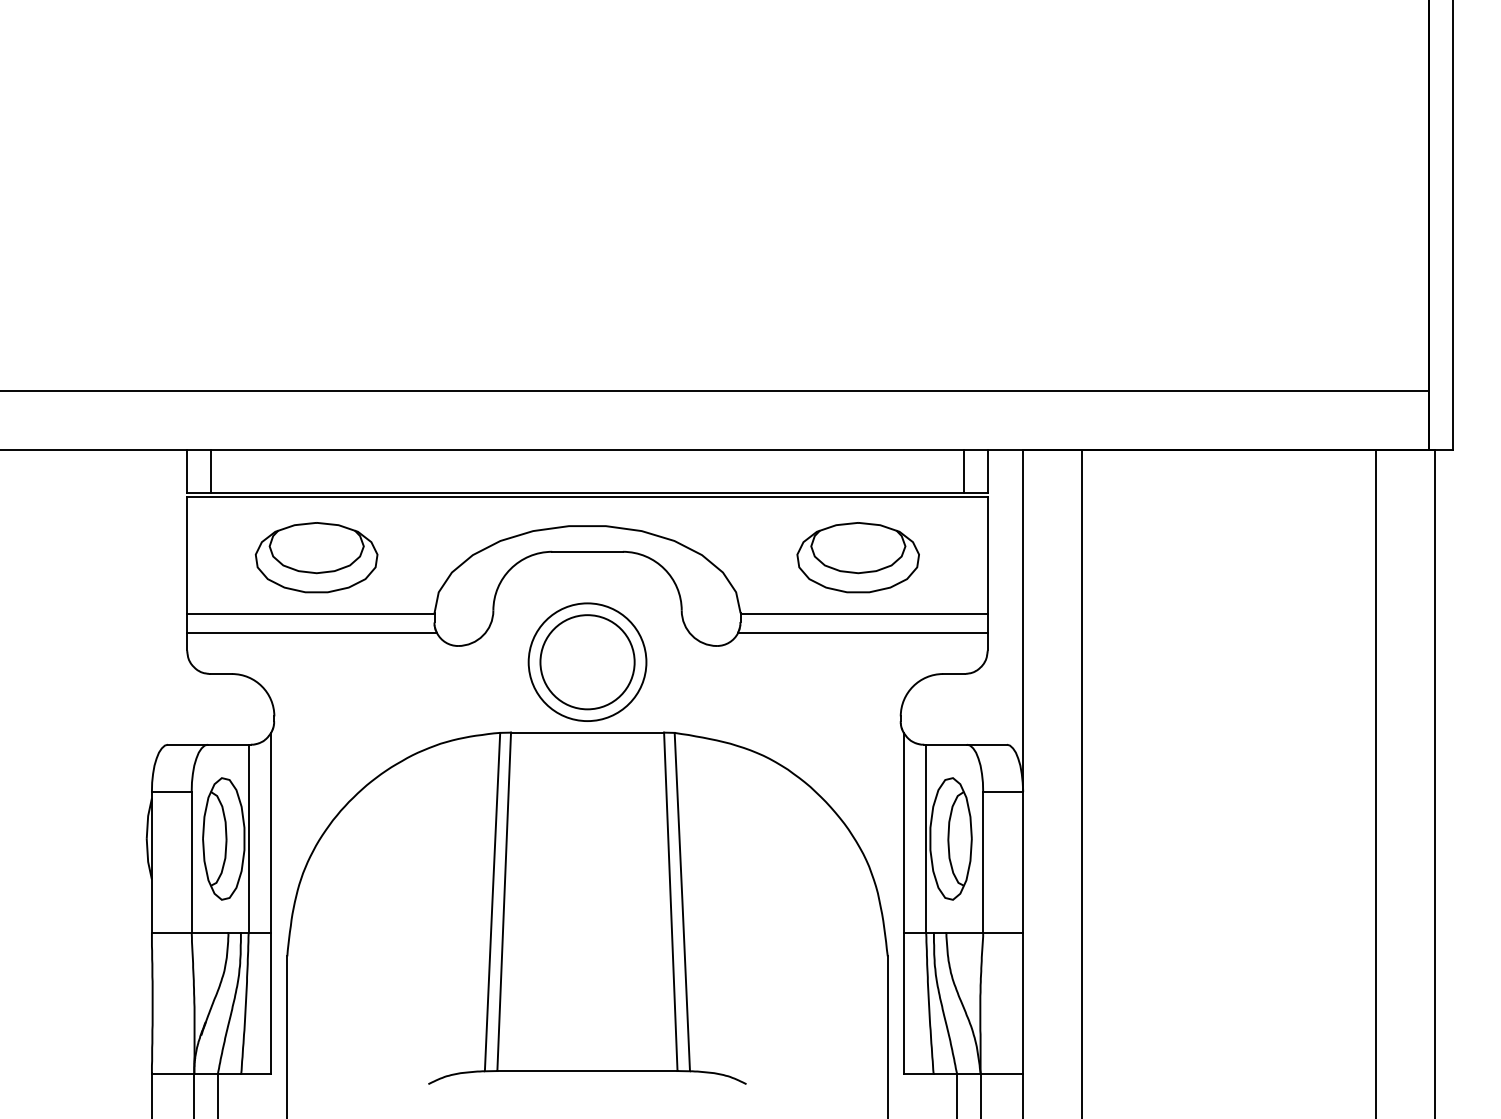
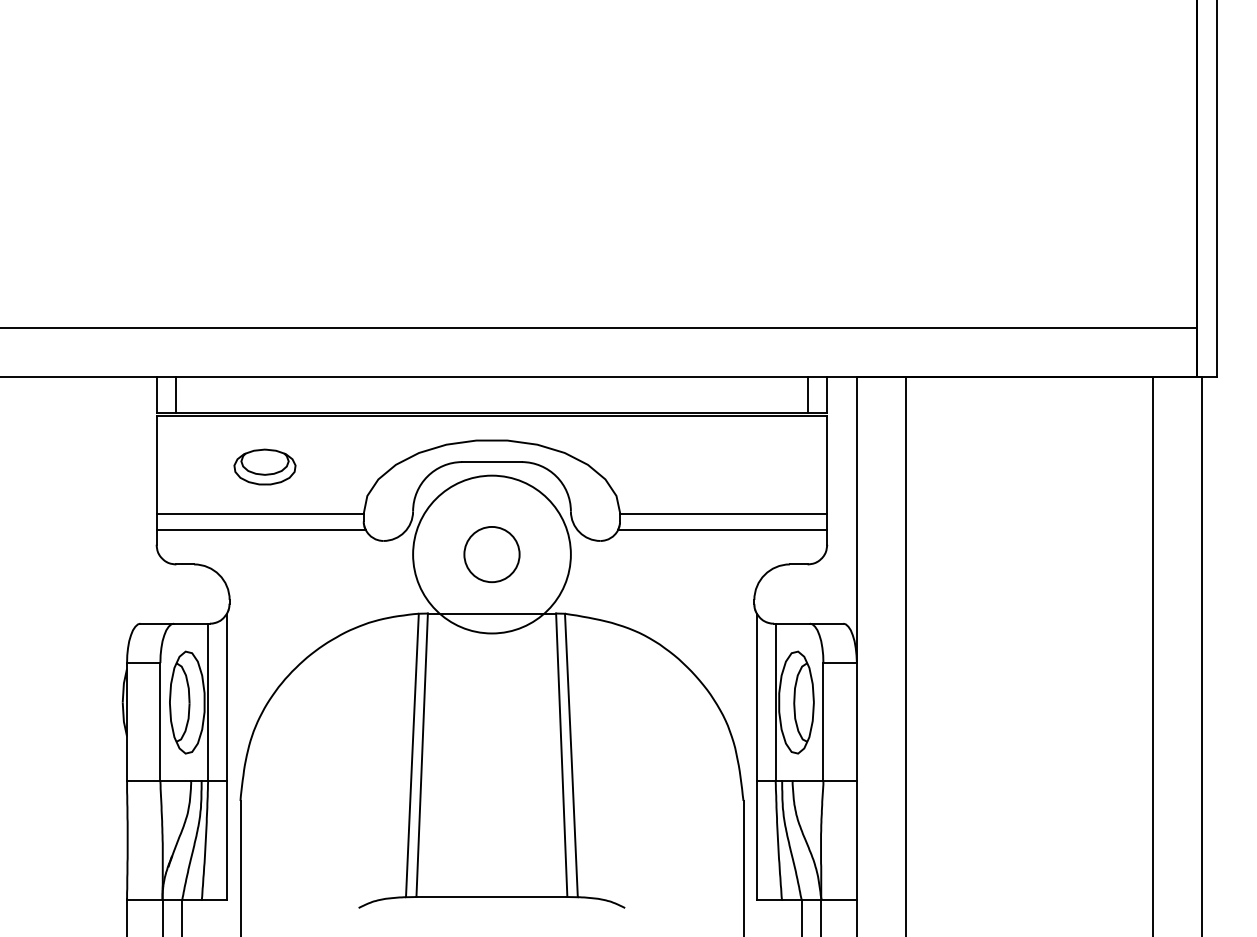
part: (316, 557) -> (264, 466), size x0.6
part: (857, 557) -> (718, 466), removed
circle: (587, 662) -> (491, 554), size x0.7
circle: (587, 662) -> (491, 554), size x1.6

